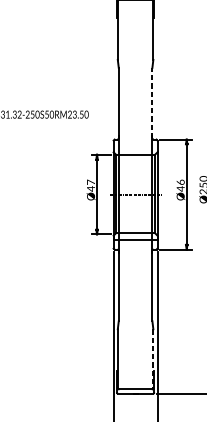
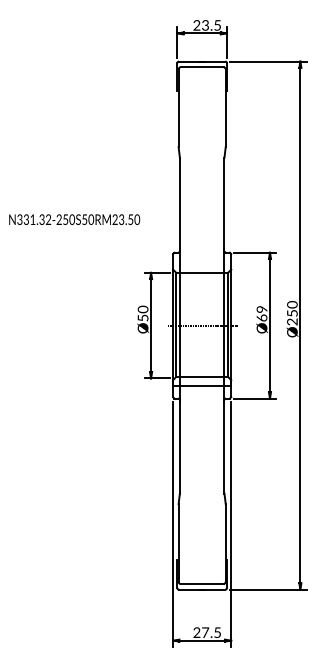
line: (152, 103) -> (224, 204), dashed -> solid
text: (90, 185) -> (142, 313), Ø47 -> Ø50
text: (180, 185) -> (261, 313), Ø46 -> Ø69
line: (153, 358) -> (225, 543), dashed -> solid

